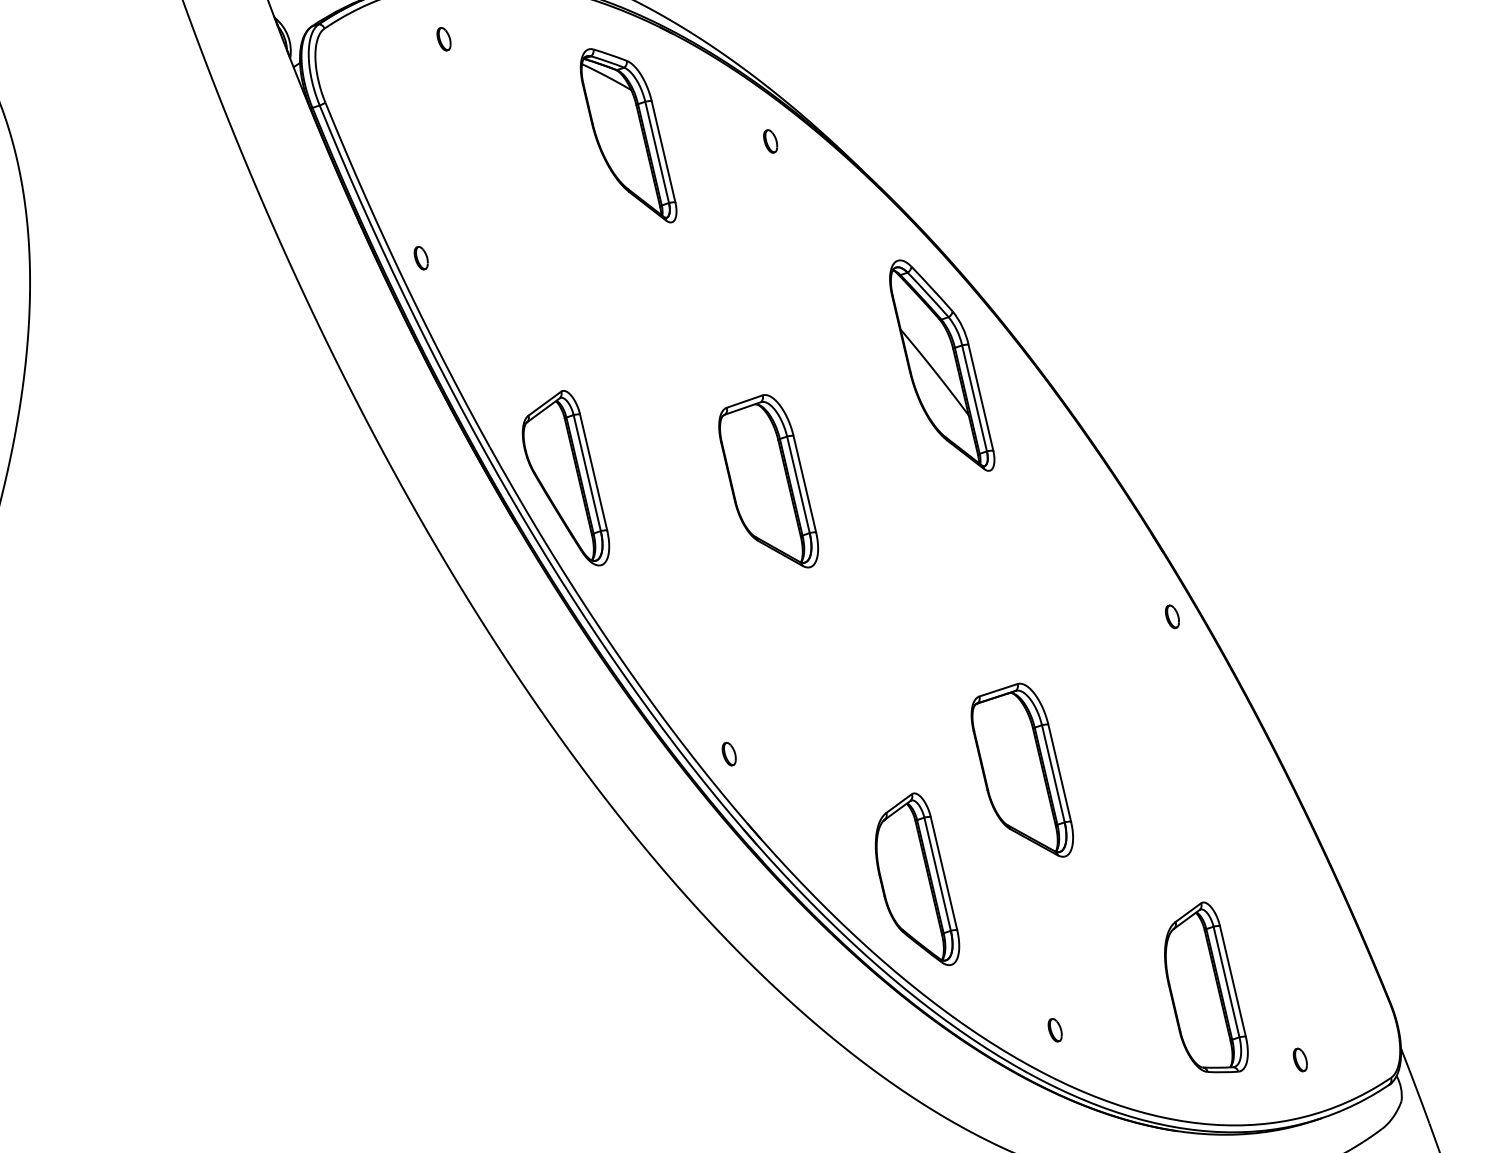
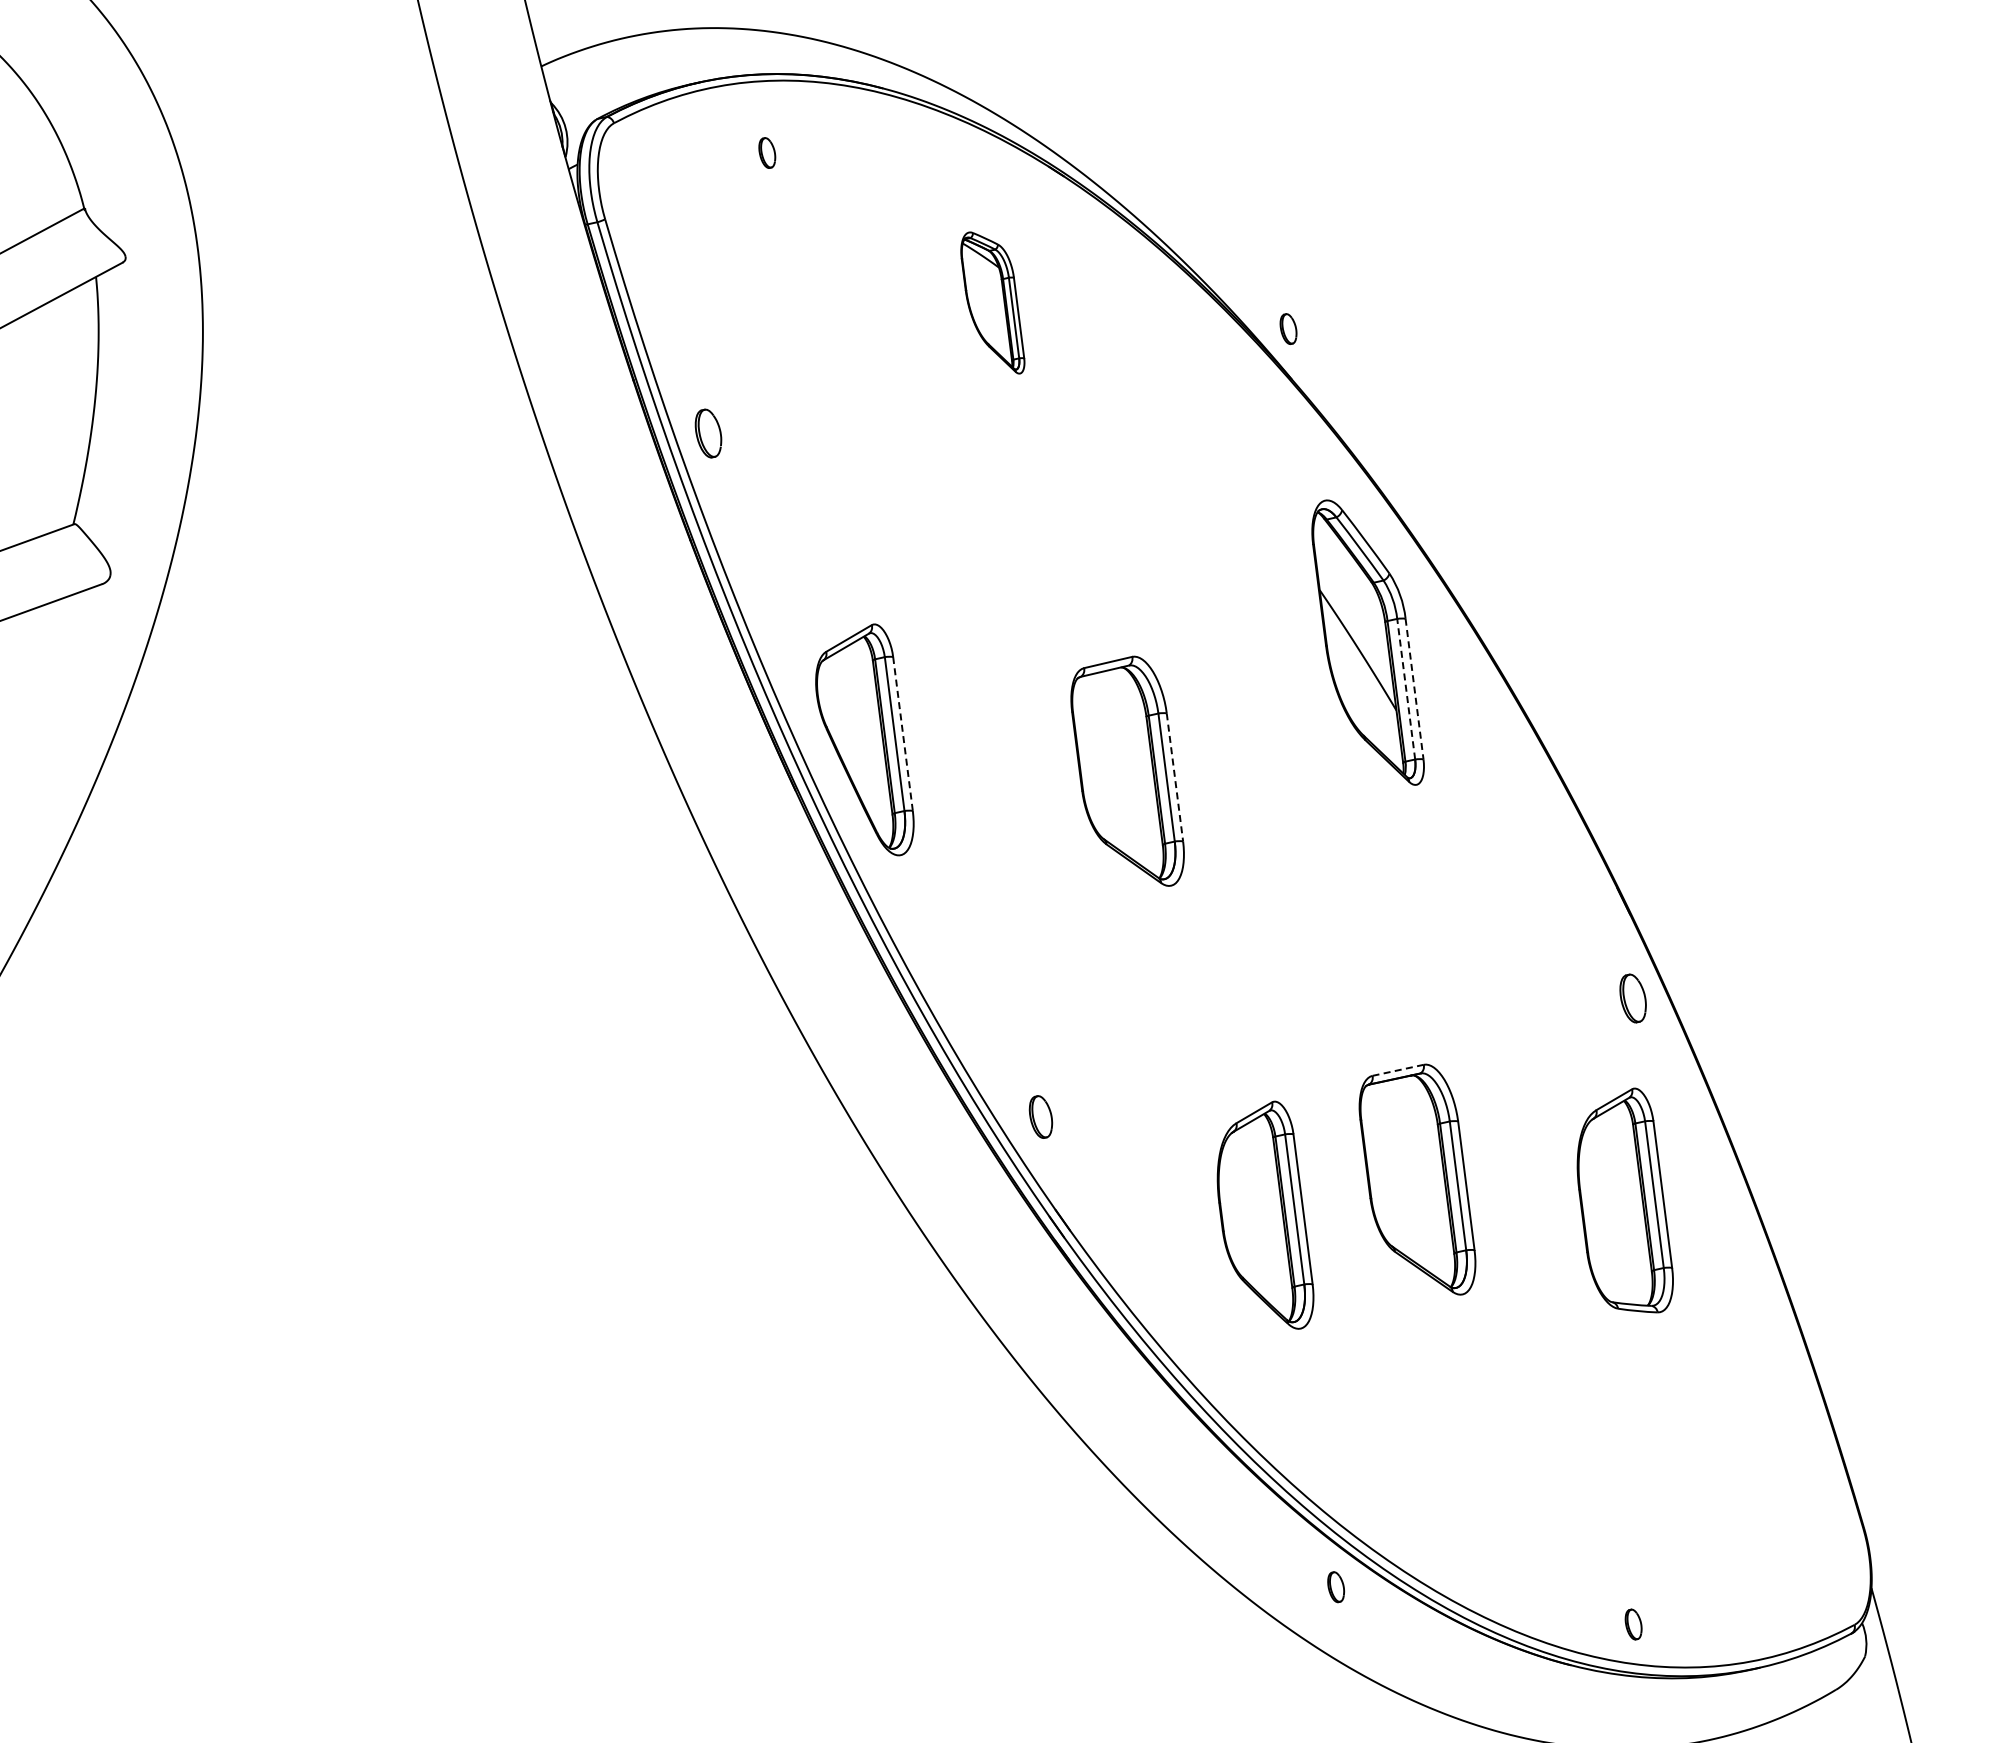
part: (627, 135) -> (992, 302), size x0.6
part: (770, 140) -> (1288, 328), moved
part: (421, 258) -> (708, 433), size x1.6
line: (974, 398) -> (1406, 689), solid -> dashed
line: (980, 398) -> (1414, 689), solid -> dashed
line: (593, 471) -> (903, 733), solid -> dashed
line: (804, 484) -> (1174, 777), solid -> dashed
part: (1172, 616) -> (1633, 998), size x1.6
line: (998, 690) -> (1398, 1070), solid -> dashed
part: (728, 753) -> (1040, 1116), size x1.4
part: (915, 880) -> (1265, 1214), moved
part: (1204, 988) -> (1624, 1200), moved
part: (1055, 1030) -> (1336, 1587), moved
part: (1300, 1059) -> (1633, 1624), moved

